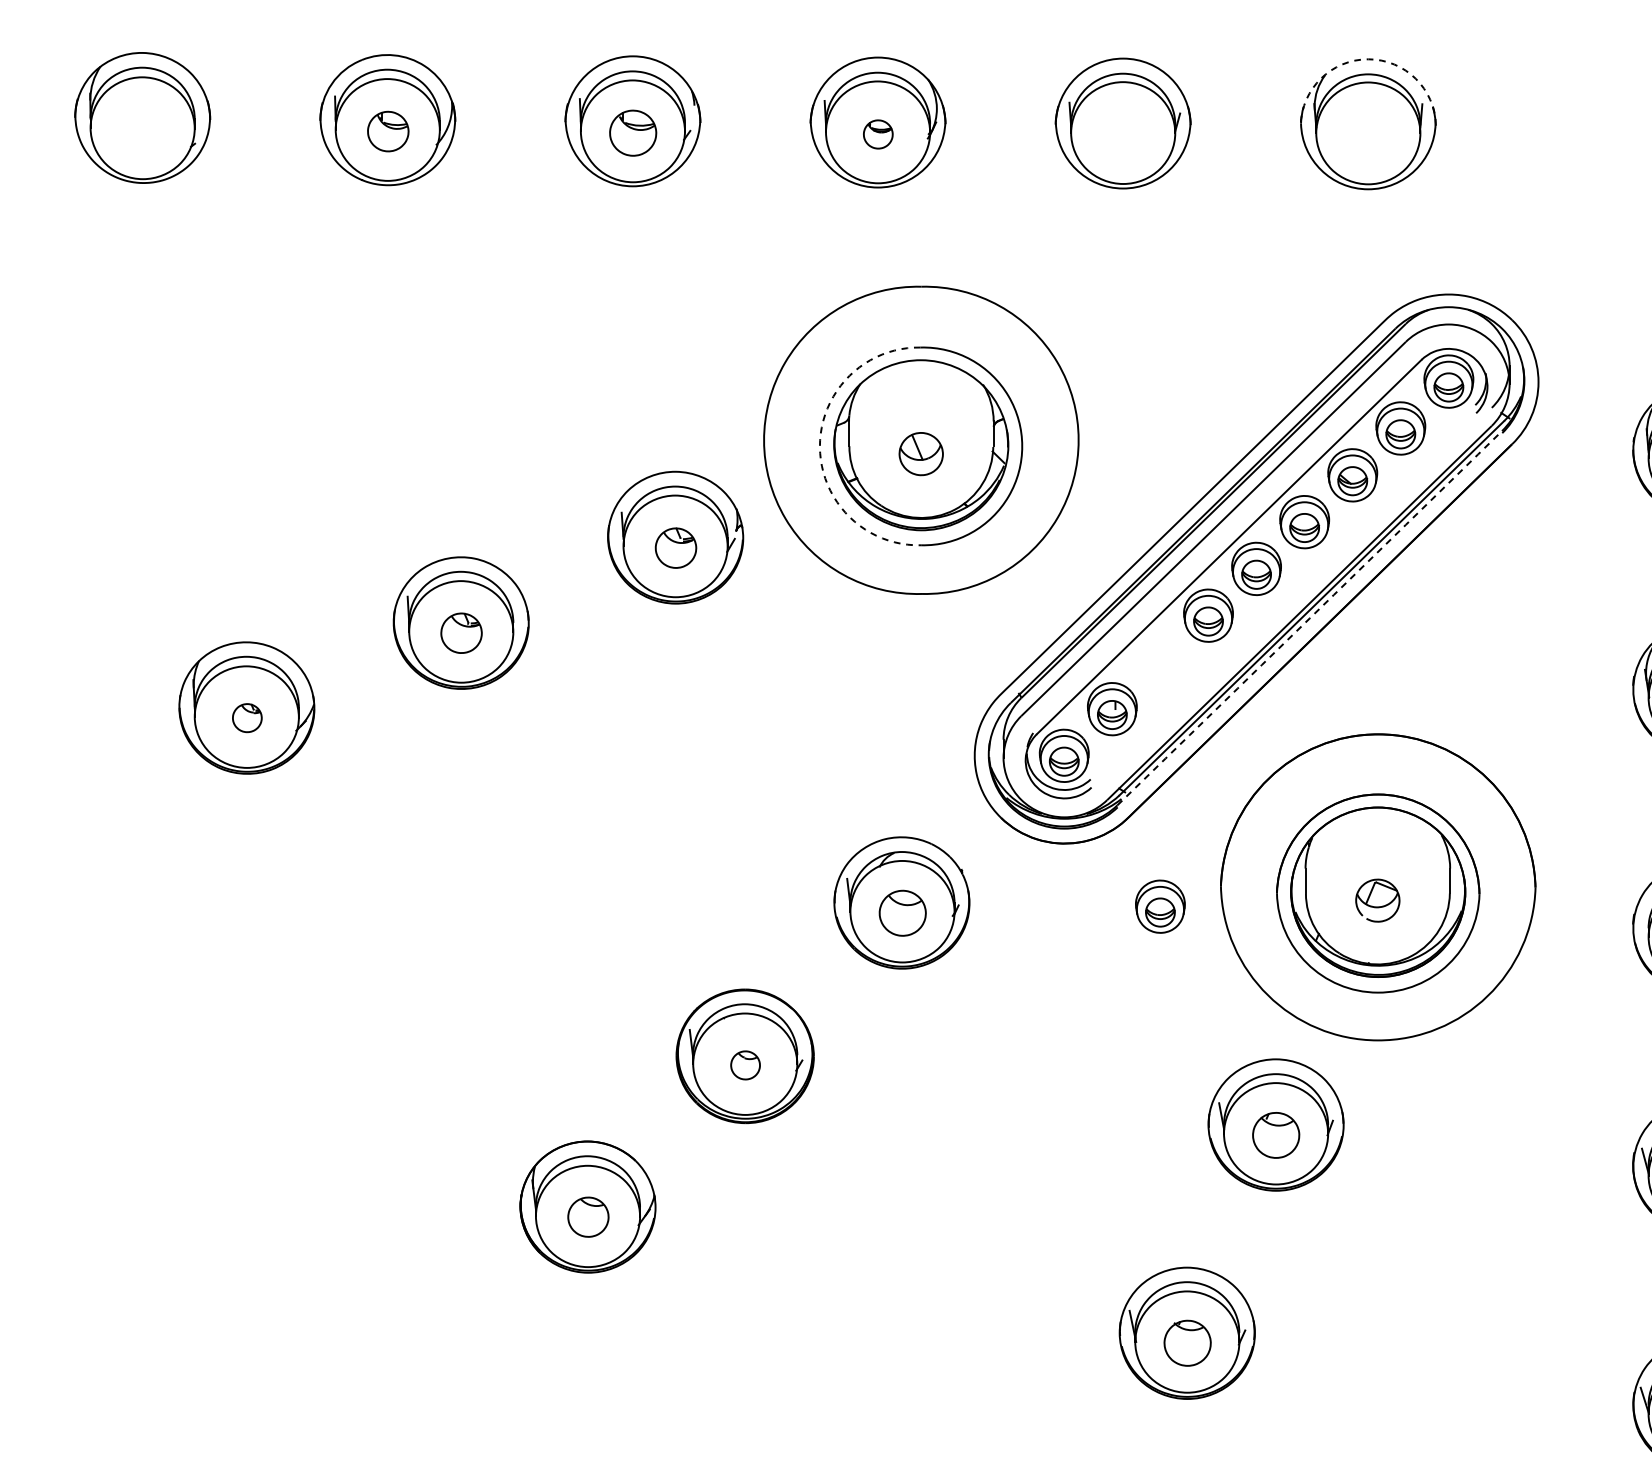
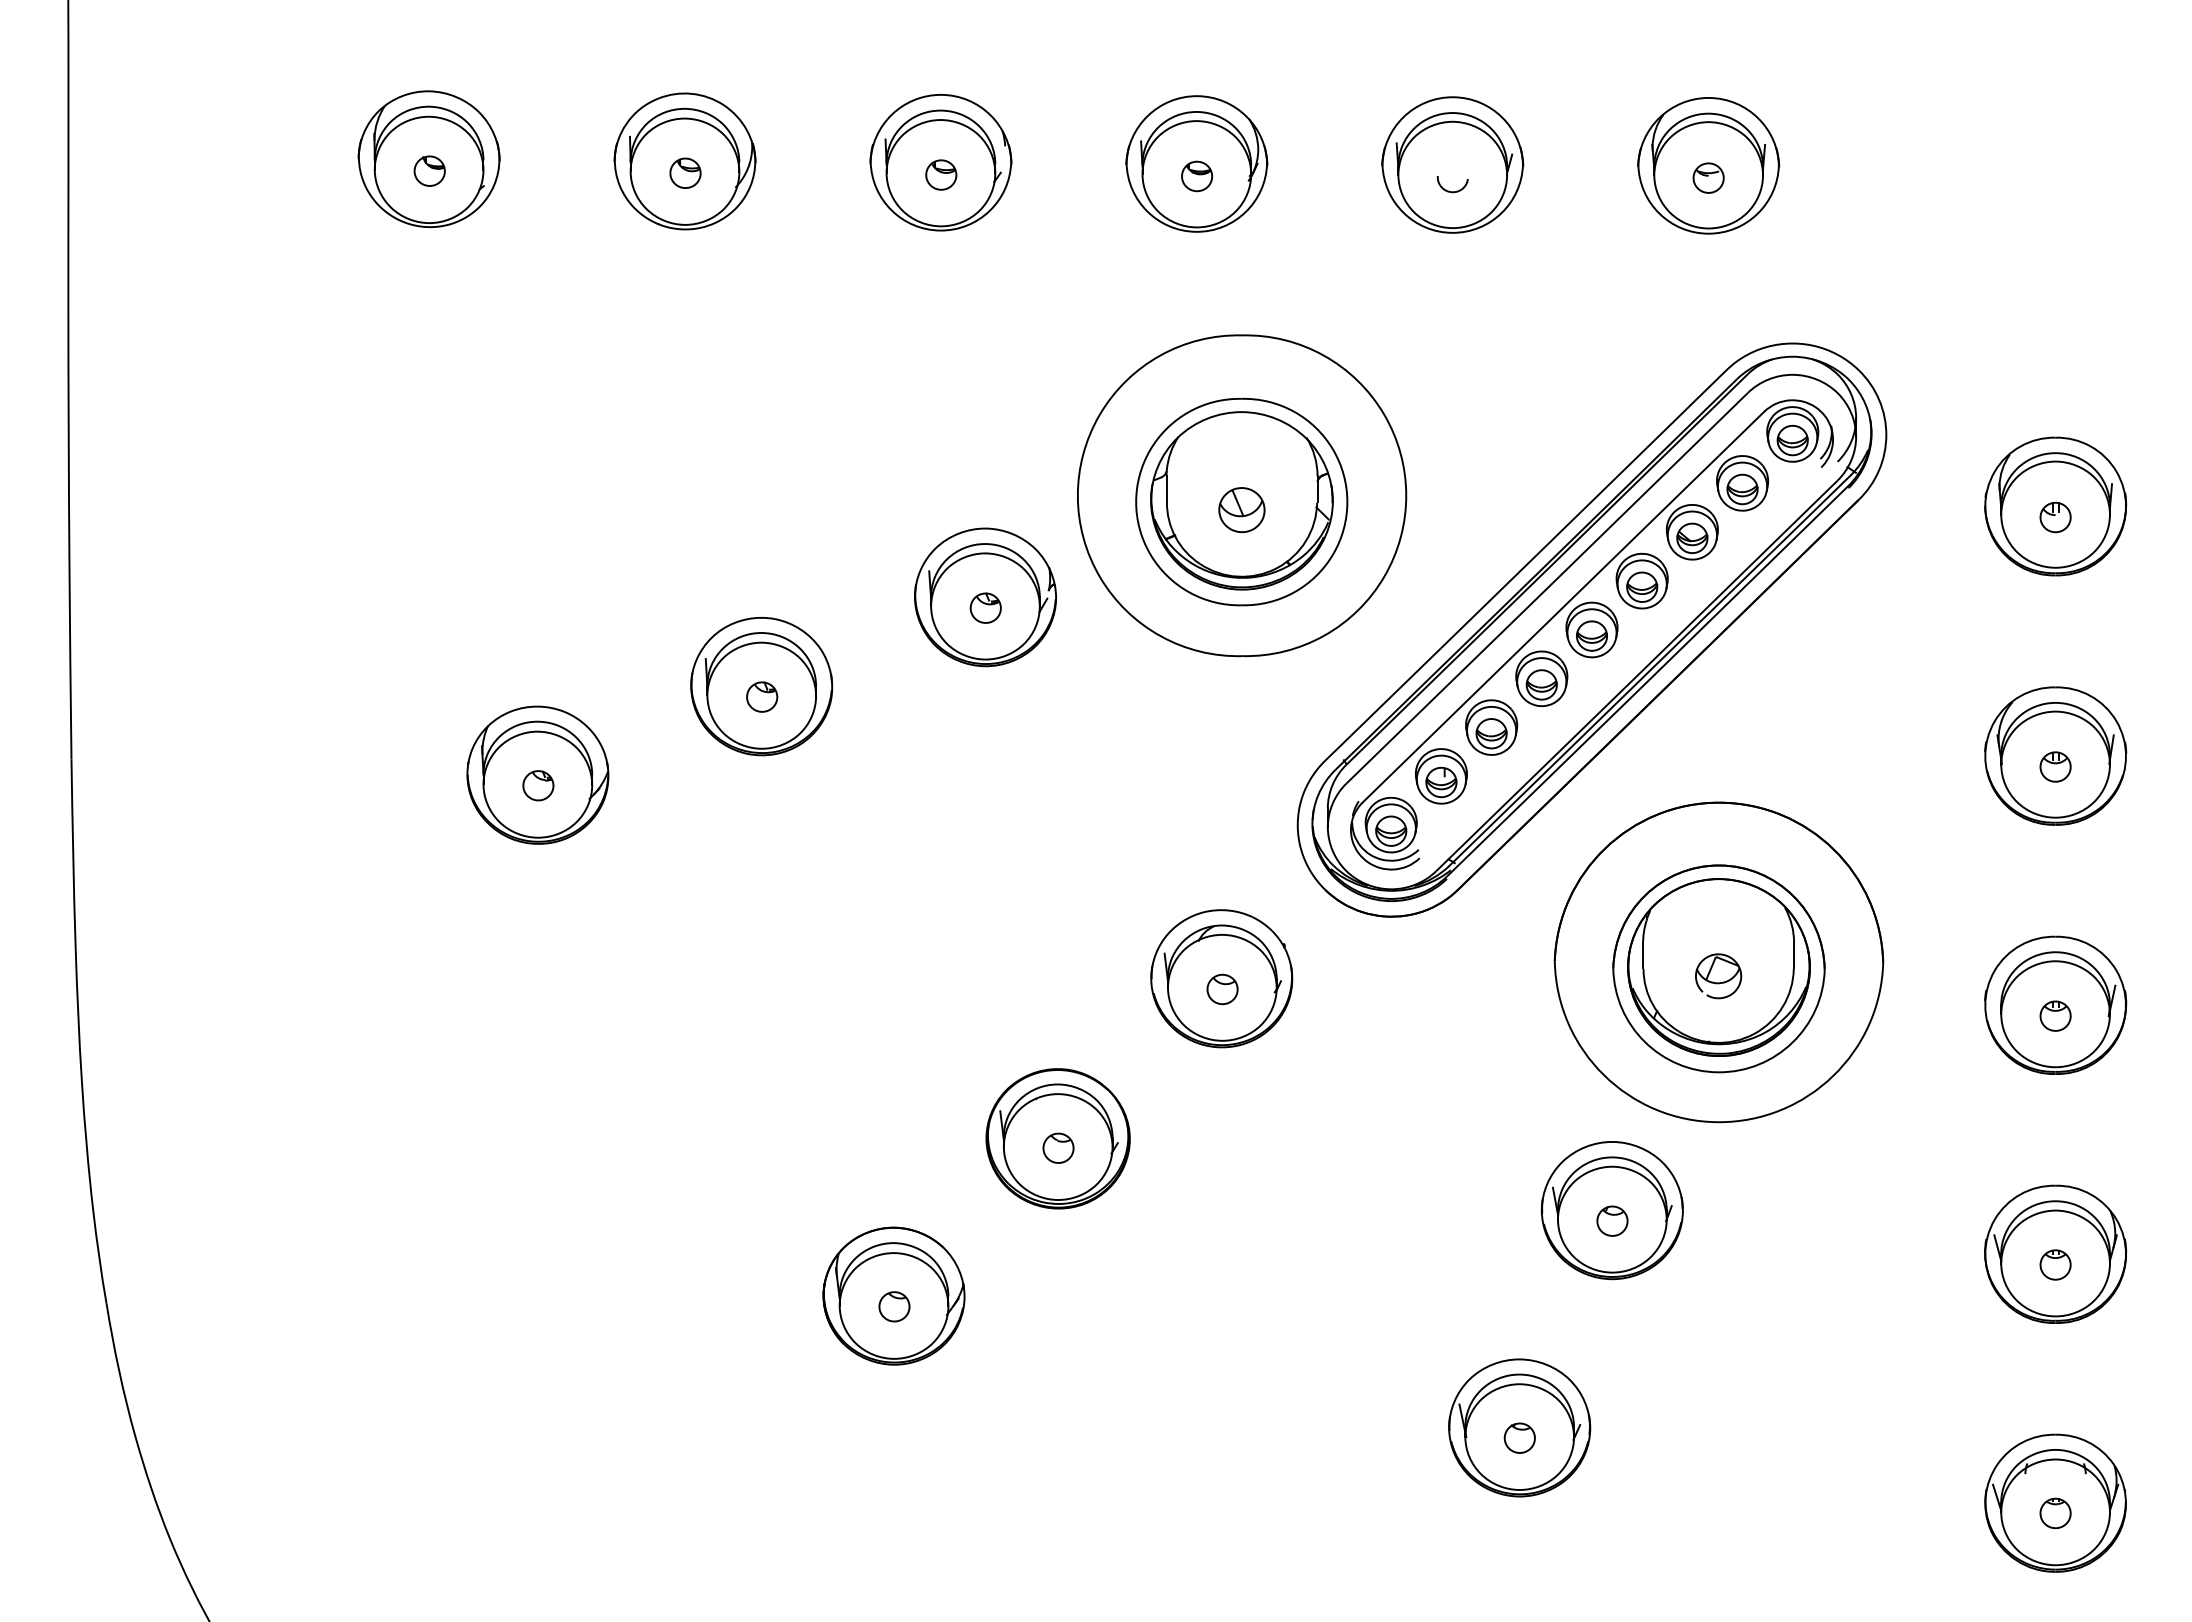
arc: (1368, 58) -> (1708, 97), dashed -> solid
part: (143, 128) -> (429, 170), added
part: (388, 130) -> (685, 172), size x0.71
part: (633, 132) -> (941, 174), size x0.62
part: (1368, 135) -> (1708, 177), added
part: (1120, 147) -> (1449, 190), added
arc: (820, 446) -> (1136, 502), dashed -> solid
part: (675, 547) -> (985, 607), size x0.71
arc: (1309, 618) -> (1647, 681), dashed -> solid
part: (462, 632) -> (762, 696), size x0.71
part: (1160, 906) -> (1491, 727), moved
part: (902, 913) -> (1222, 989), size x0.62
part: (1276, 1134) -> (1612, 1220), size x0.62
part: (588, 1216) -> (894, 1306), size x0.71
part: (1187, 1342) -> (1519, 1437), size x0.62

